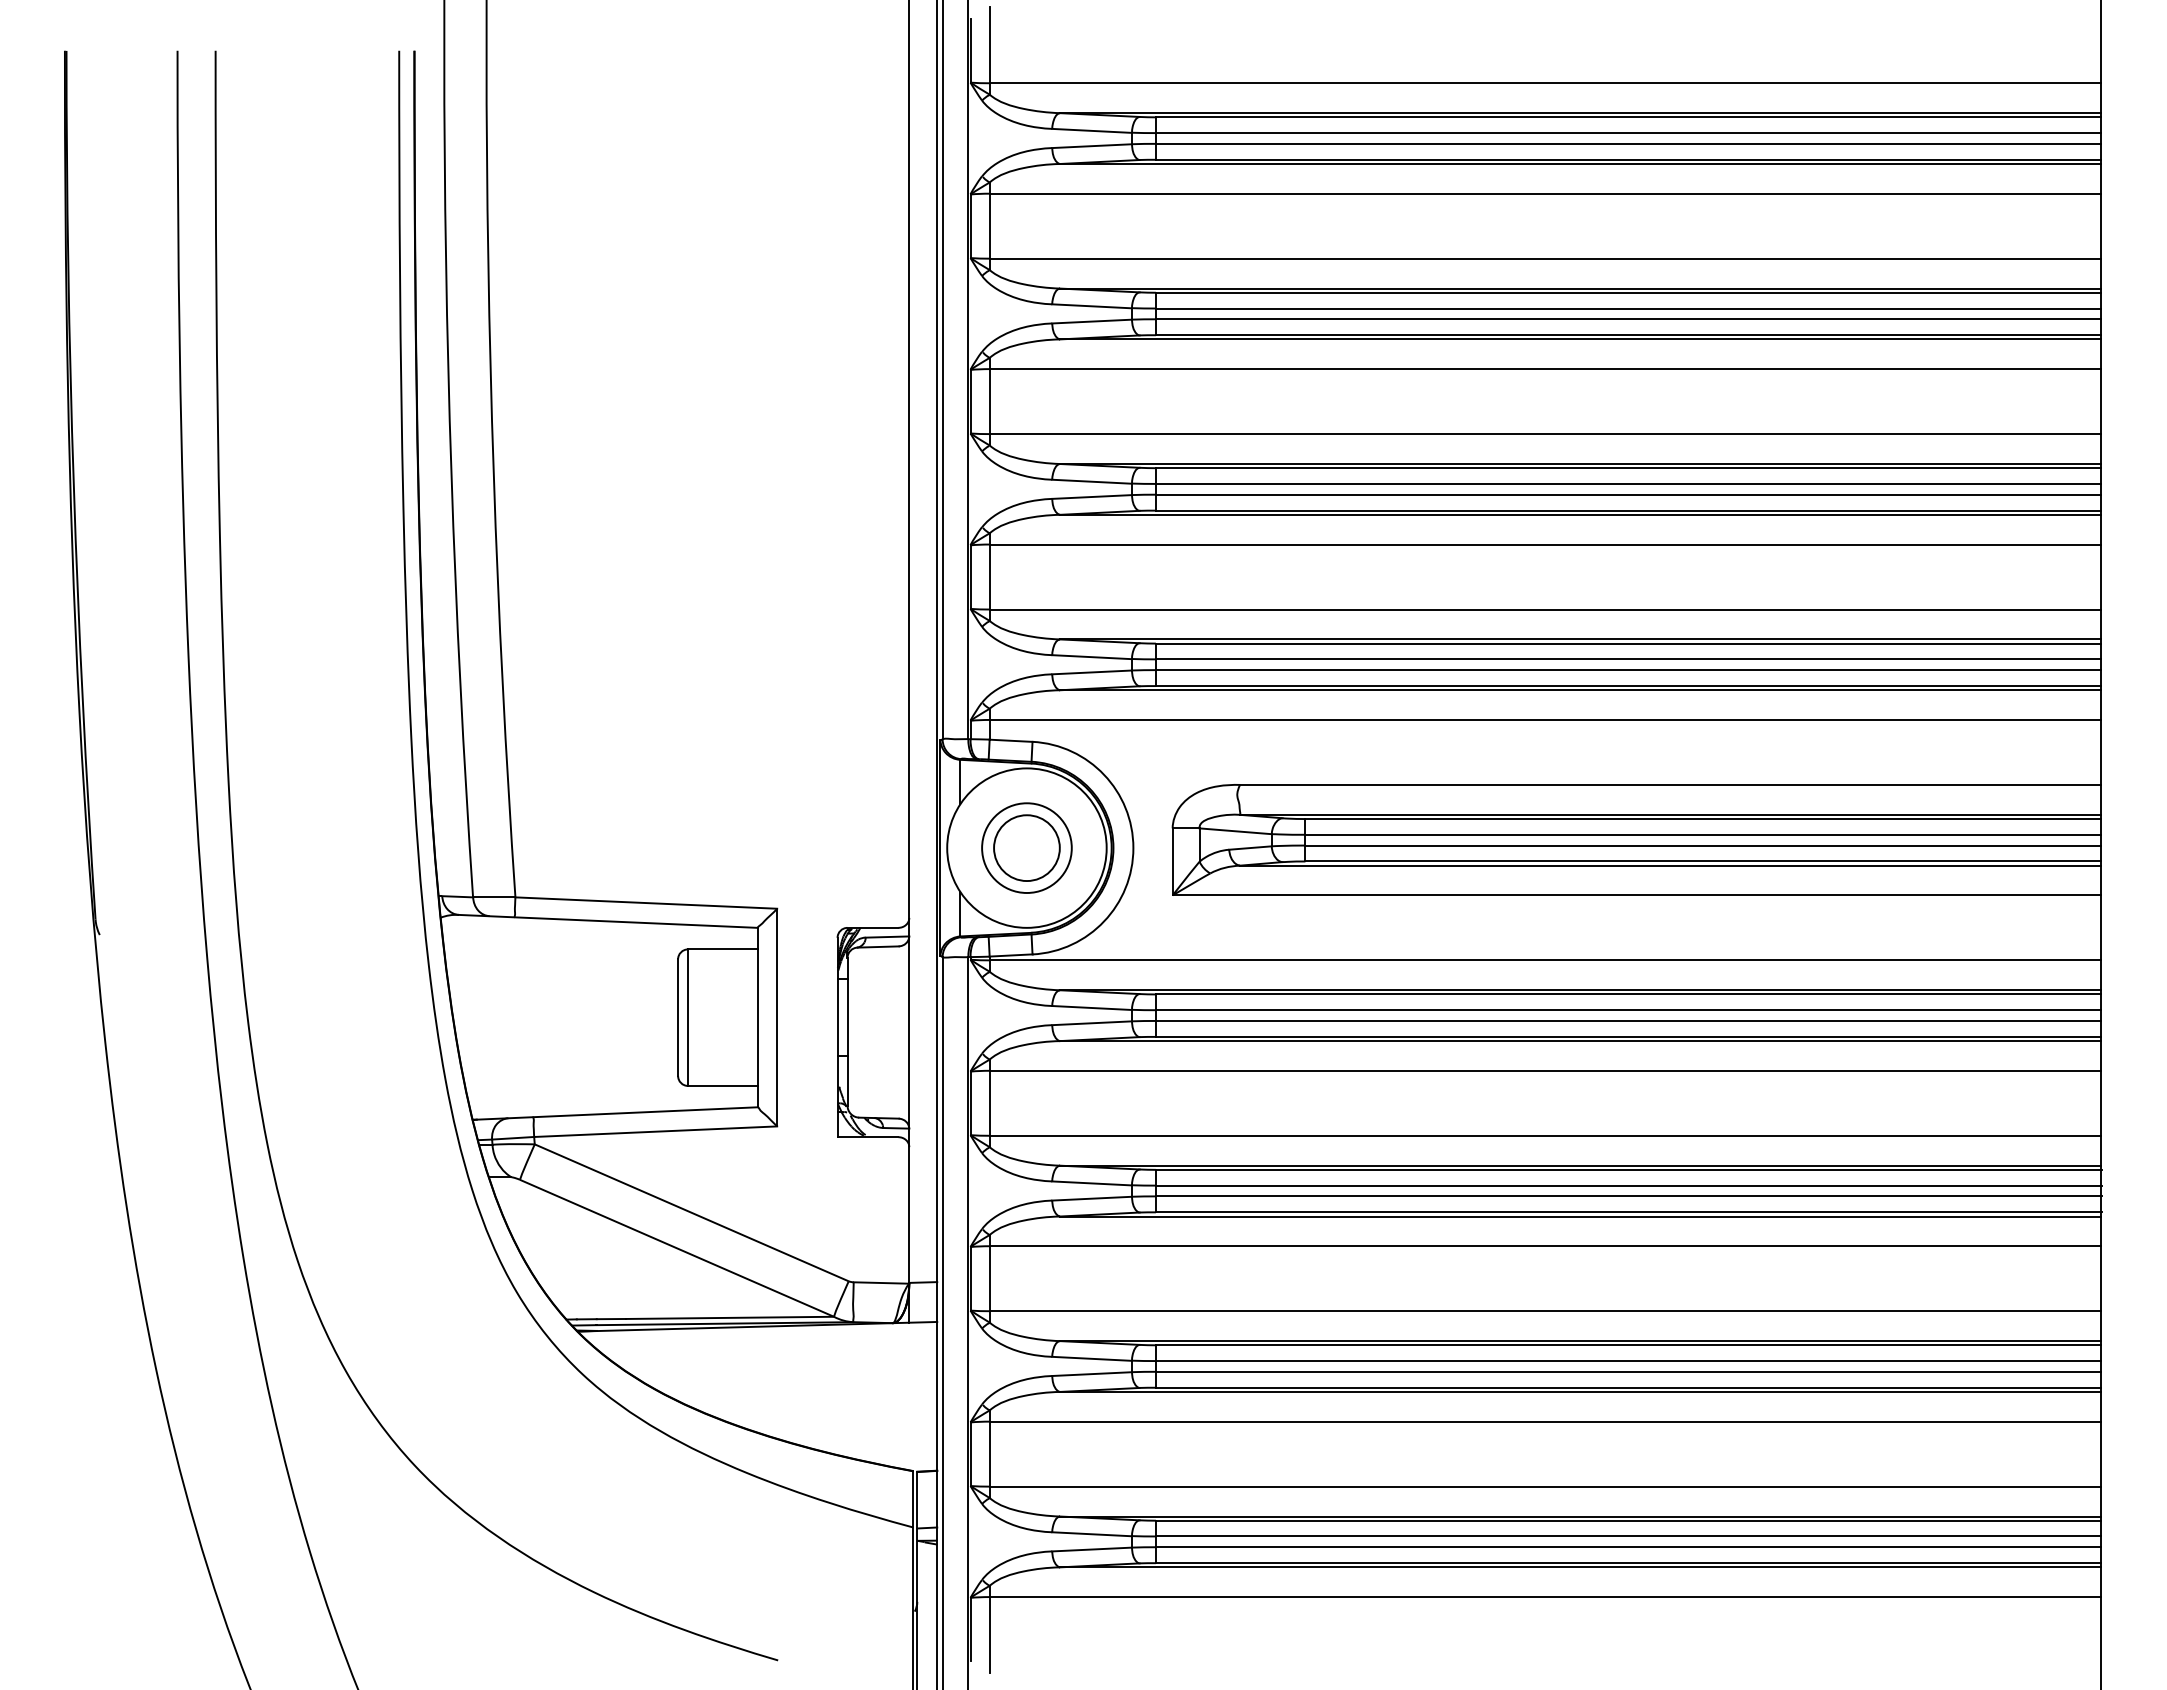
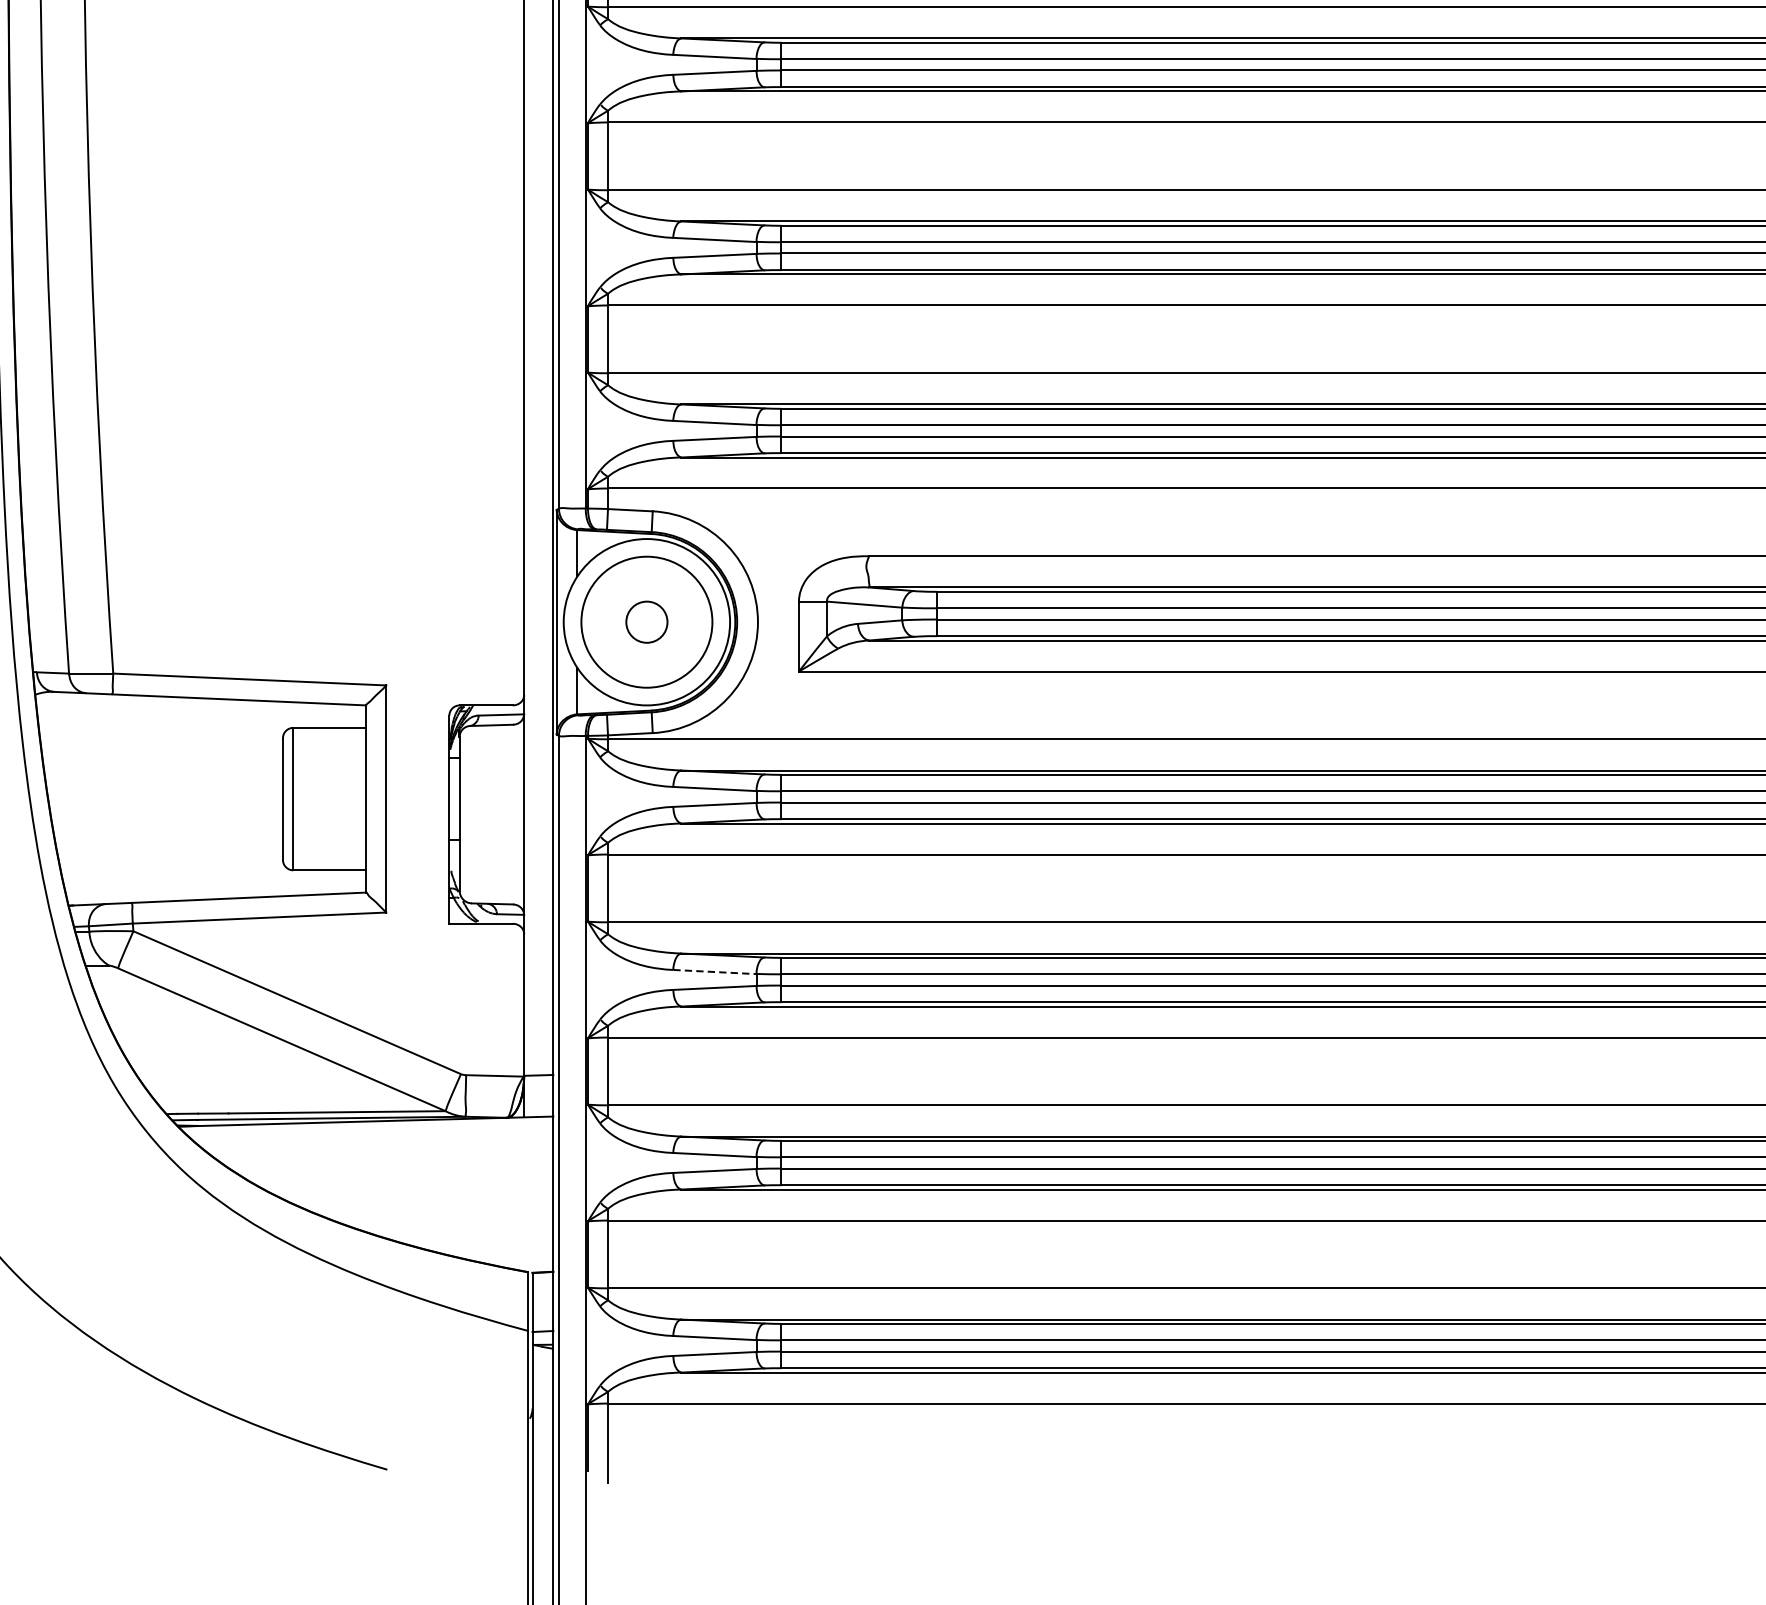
circle: (1026, 847) -> (646, 621), size x1.4
circle: (1026, 848) -> (646, 622), size x0.6
line: (1092, 1183) -> (715, 972), solid -> dashed

